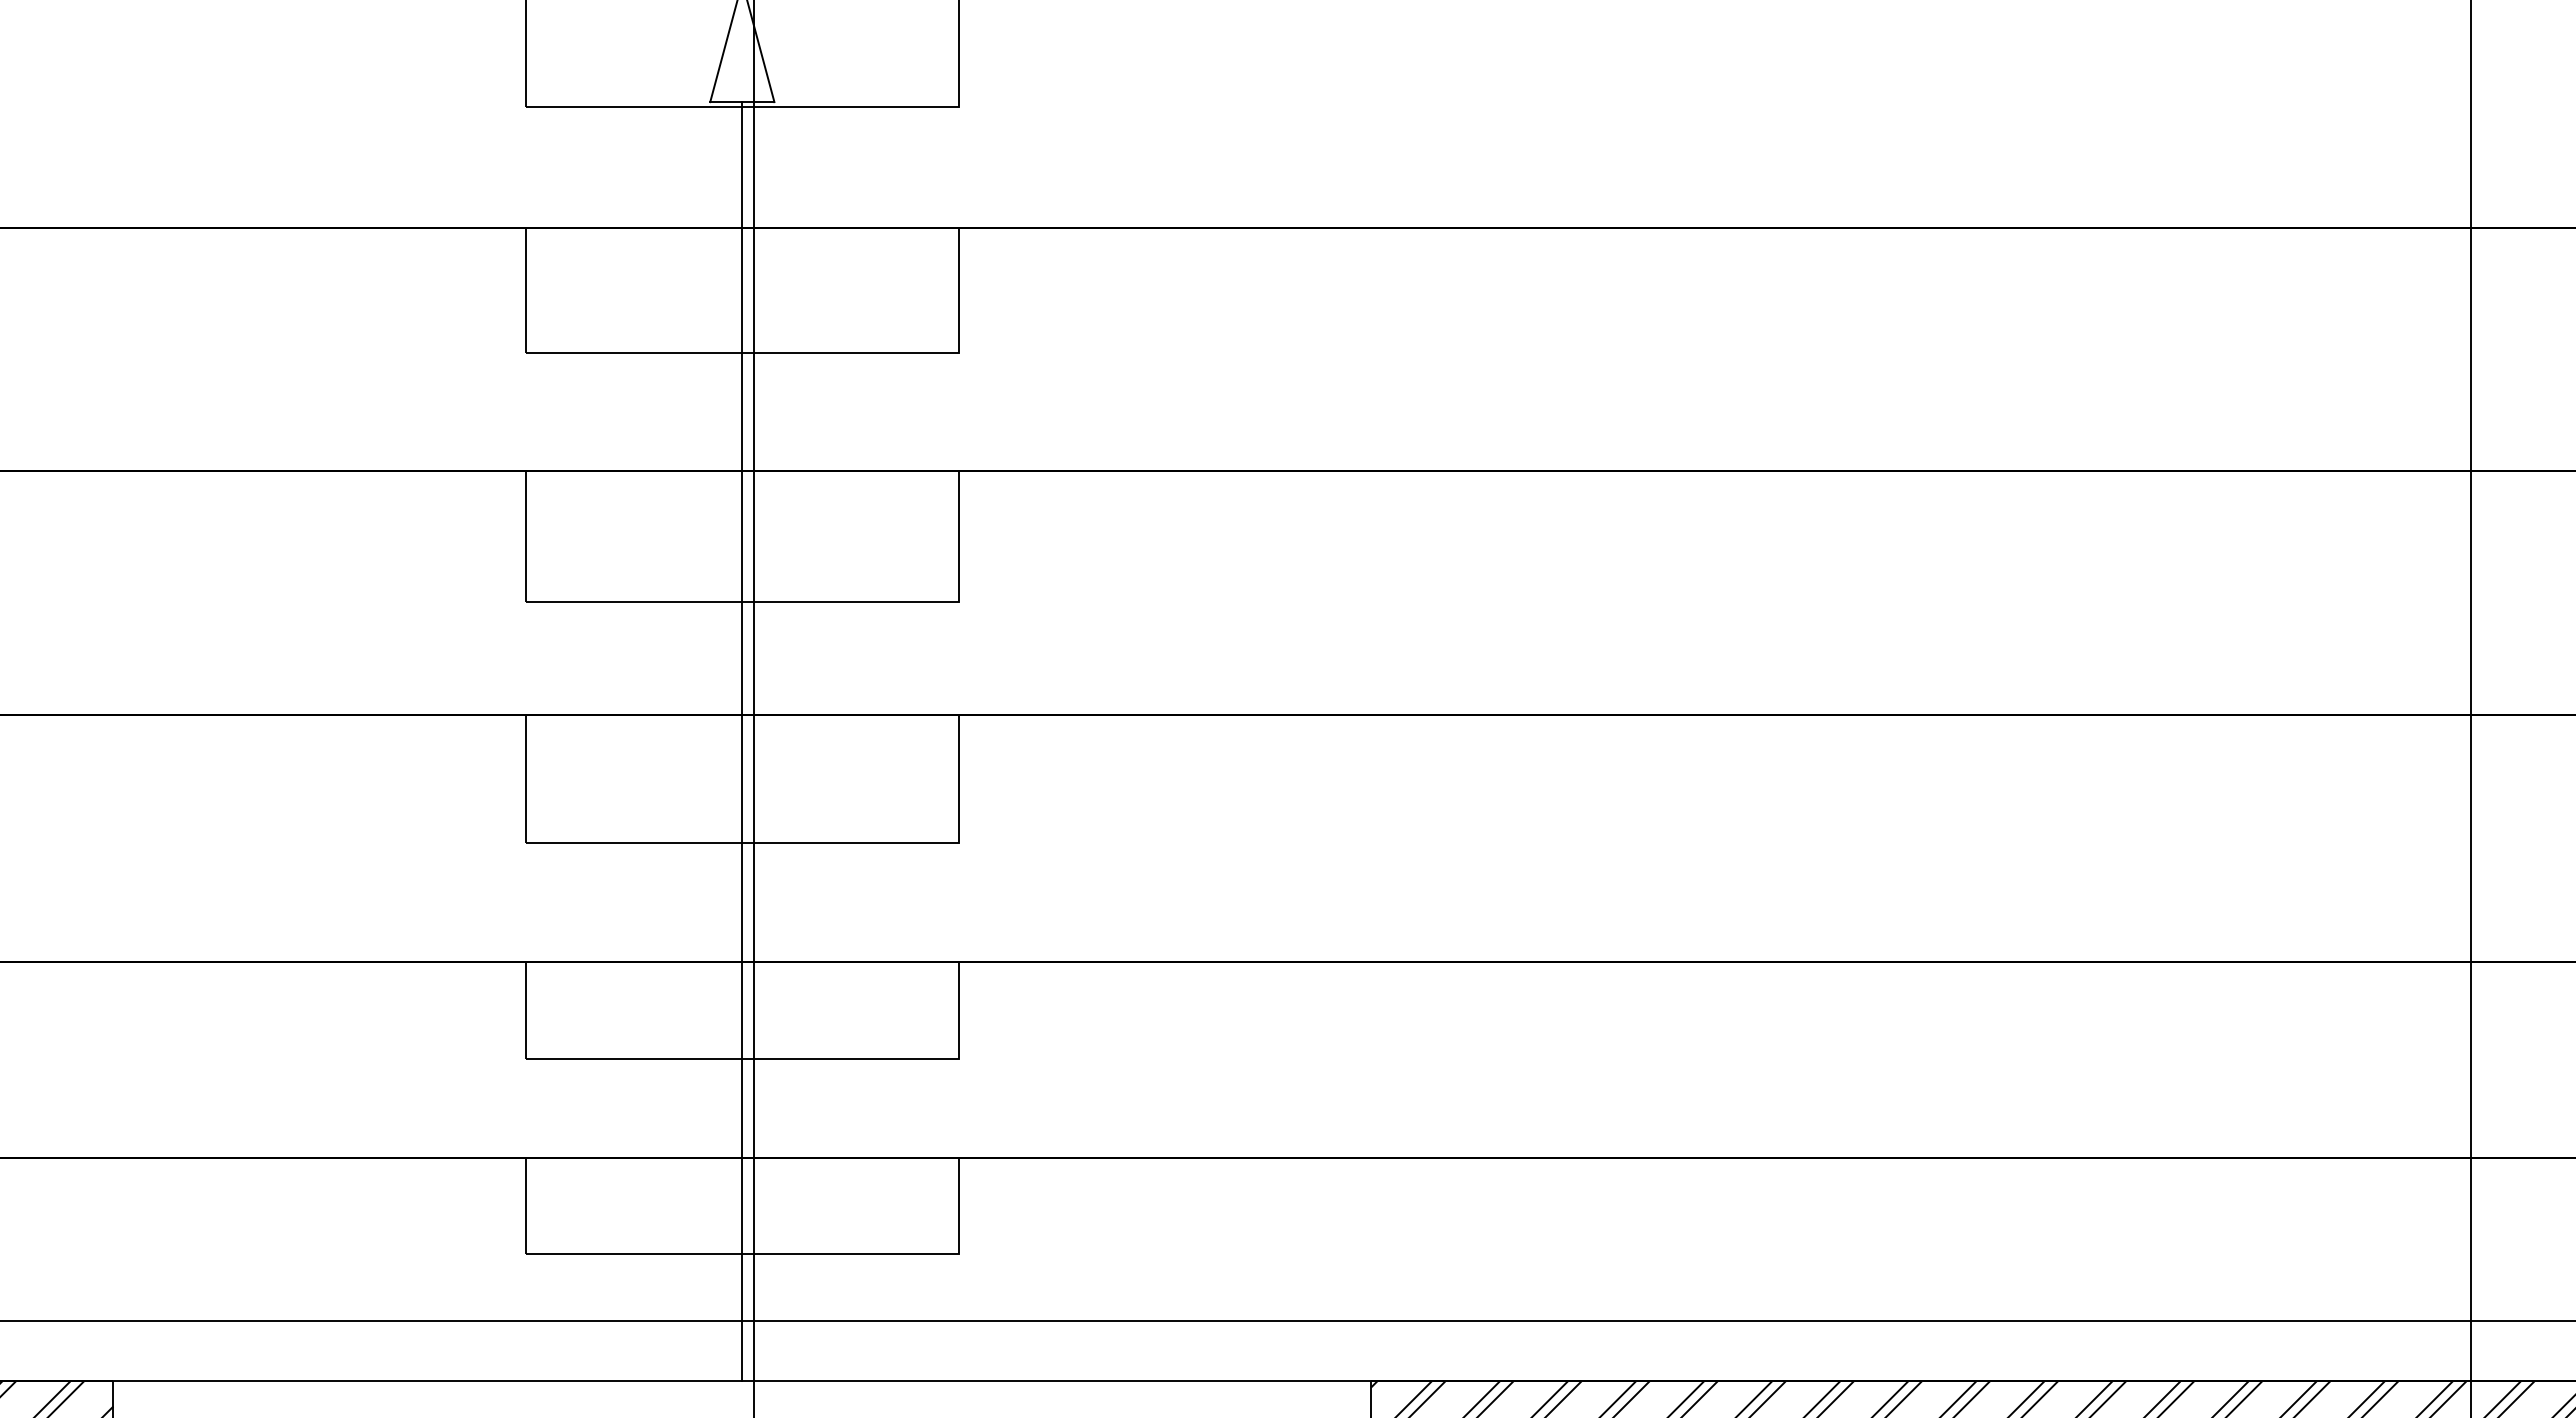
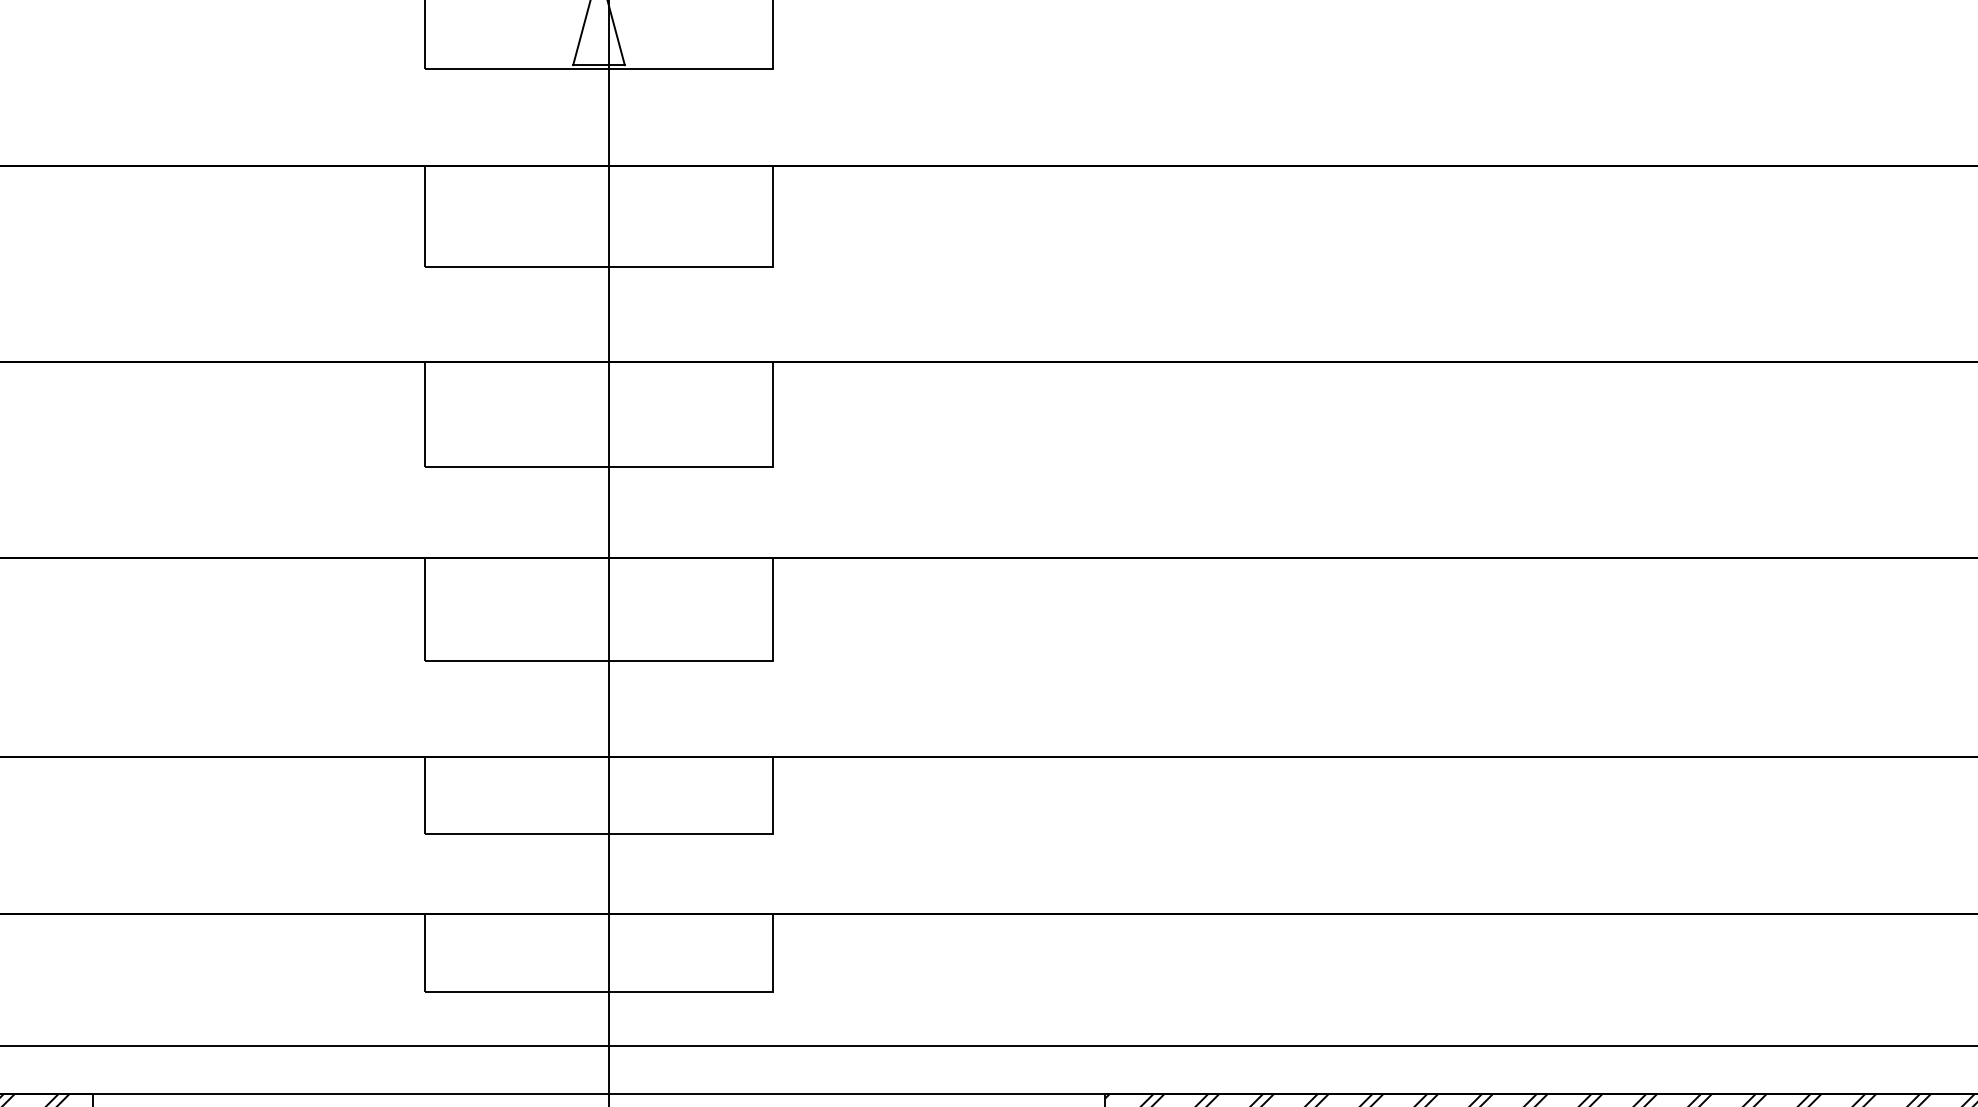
line: (742, 741) -> (599, 579), removed

